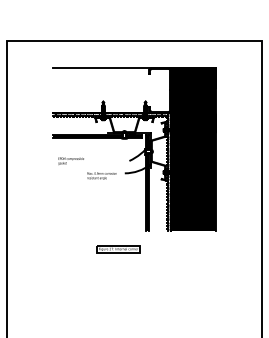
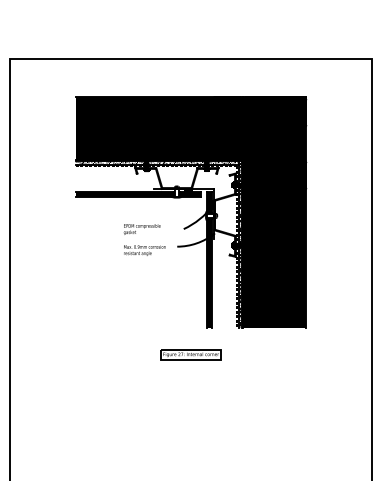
fill: (112, 90) -> (159, 128), added
text: (70, 160) -> (141, 228), moved
part: (118, 249) -> (191, 354), moved

